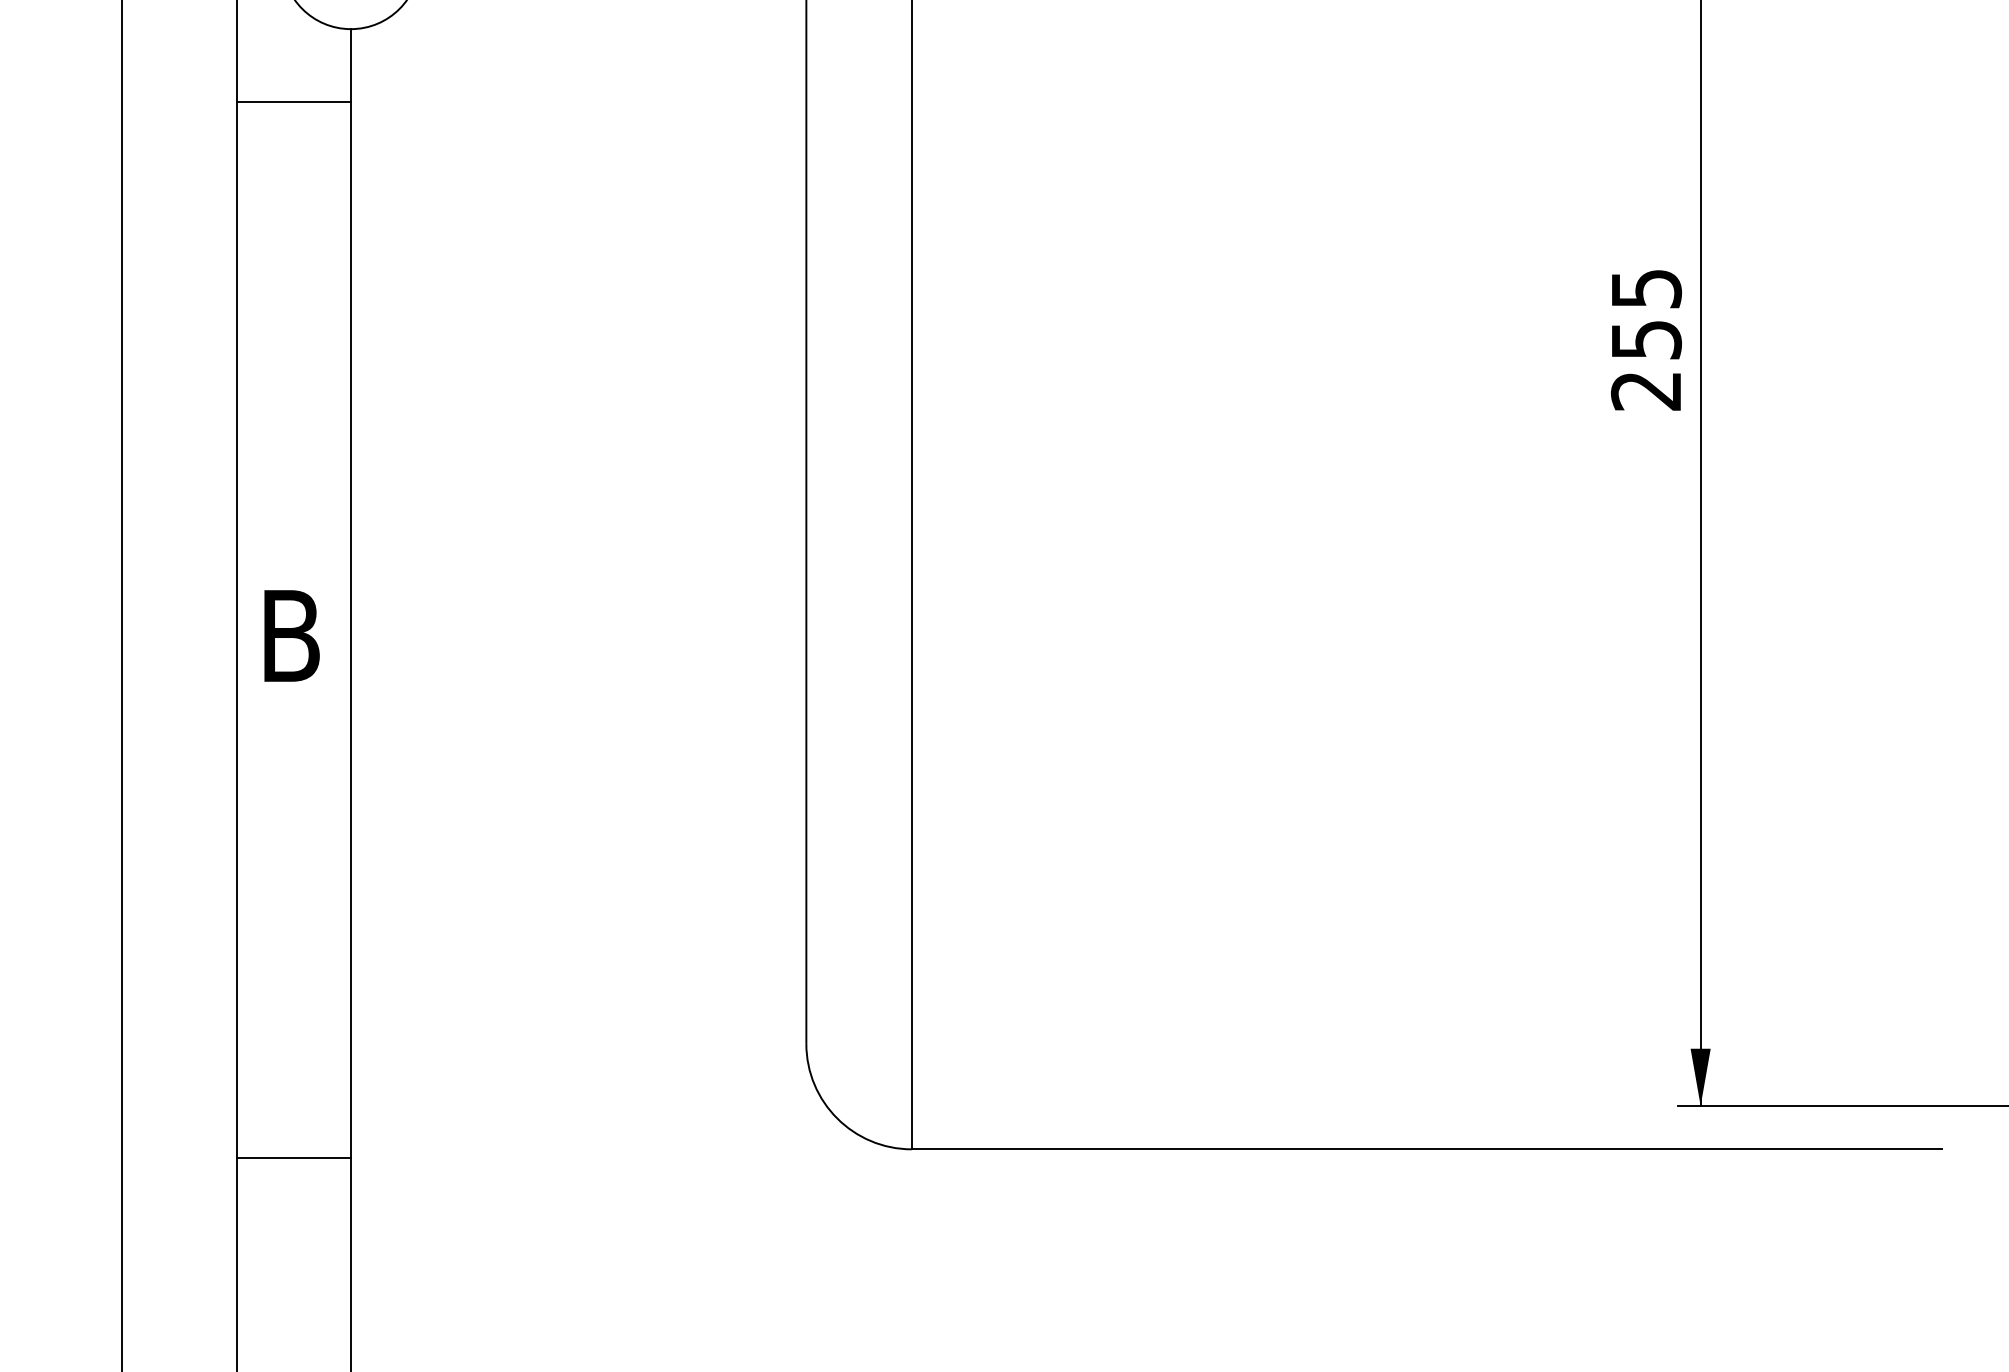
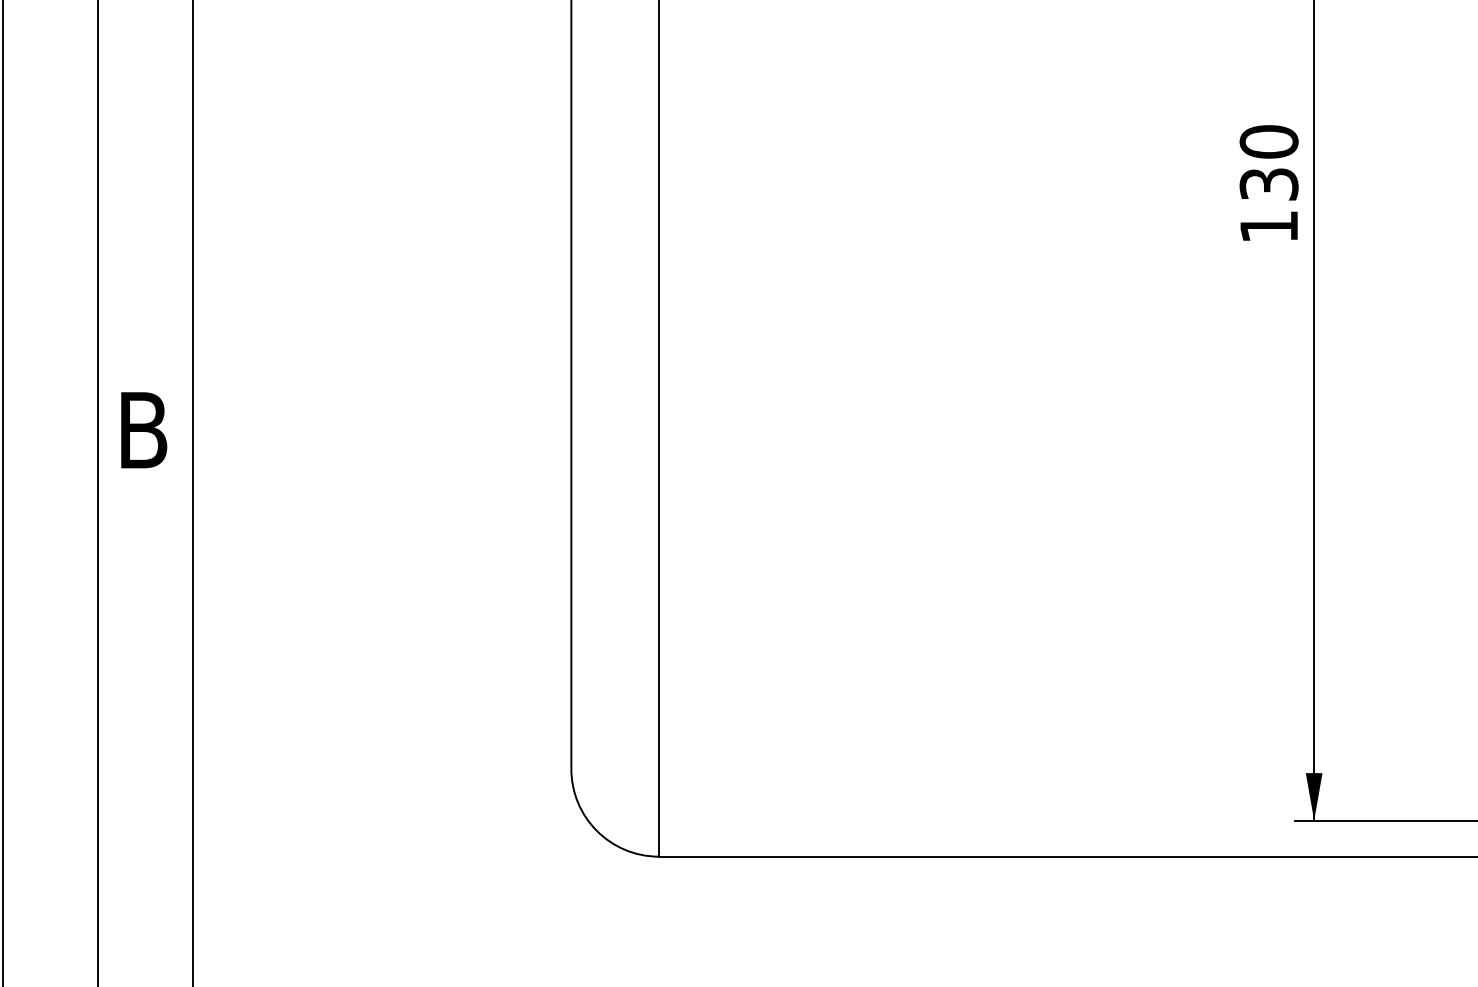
text: (1646, 339) -> (1269, 184), 255 -> 130
line: (293, 1158) -> (145, 864), removed

